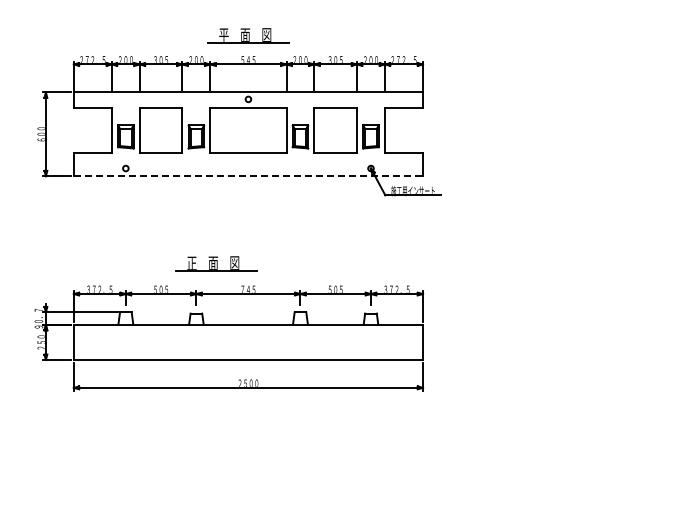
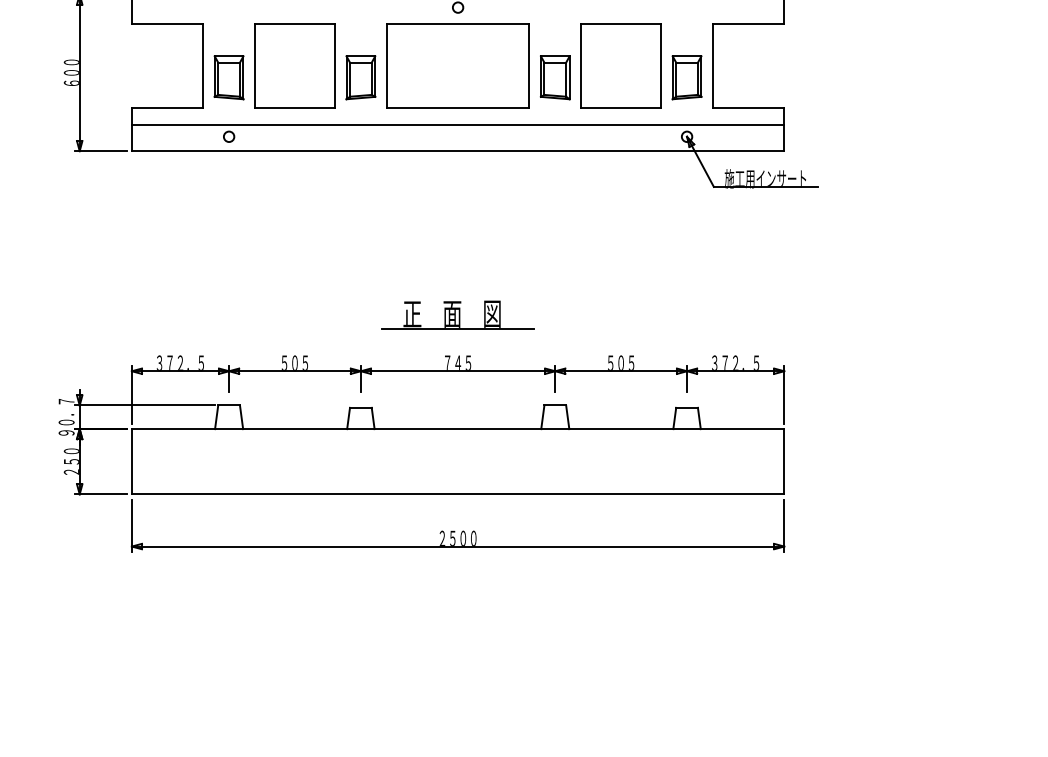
line: (248, 162) -> (458, 125), added
line: (248, 176) -> (458, 151), dashed -> solid
part: (216, 263) -> (458, 314), moved

